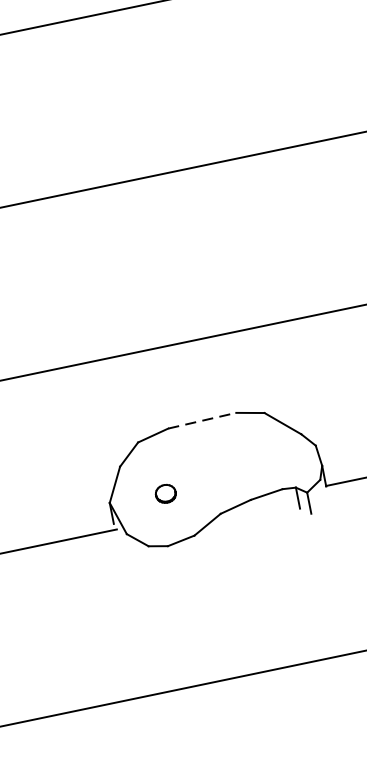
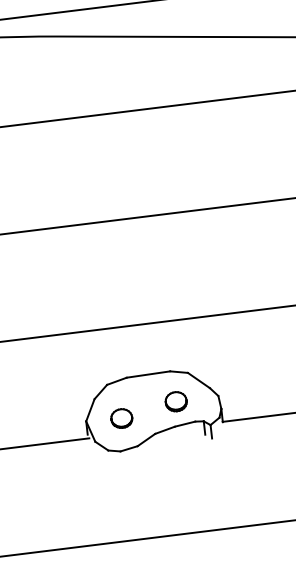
line: (202, 420) -> (148, 374), dashed -> solid
part: (248, 459) -> (175, 401), added
part: (165, 493) -> (121, 418), size x1.67

